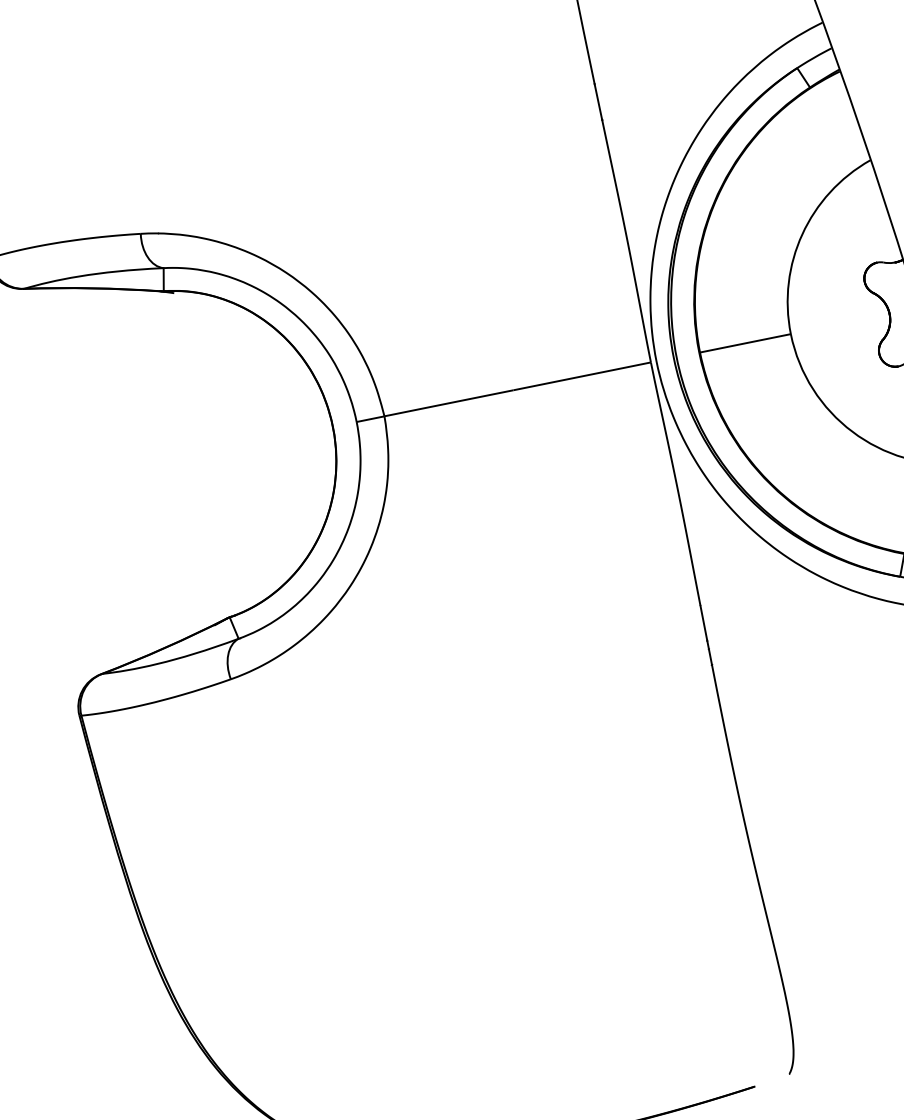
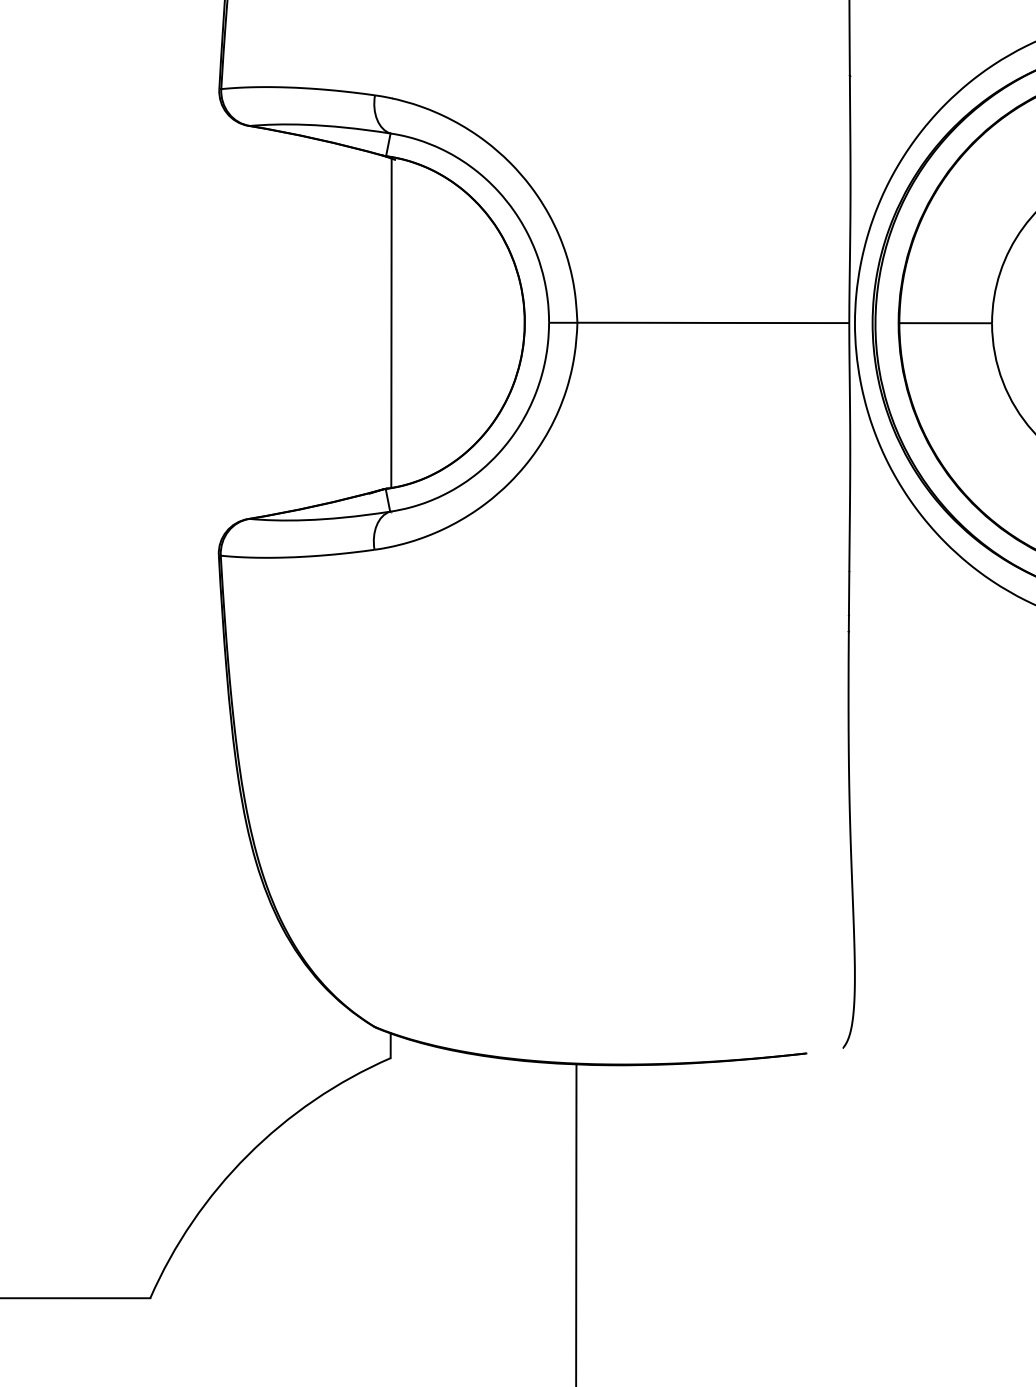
line: (202, 453) -> (391, 322), added

